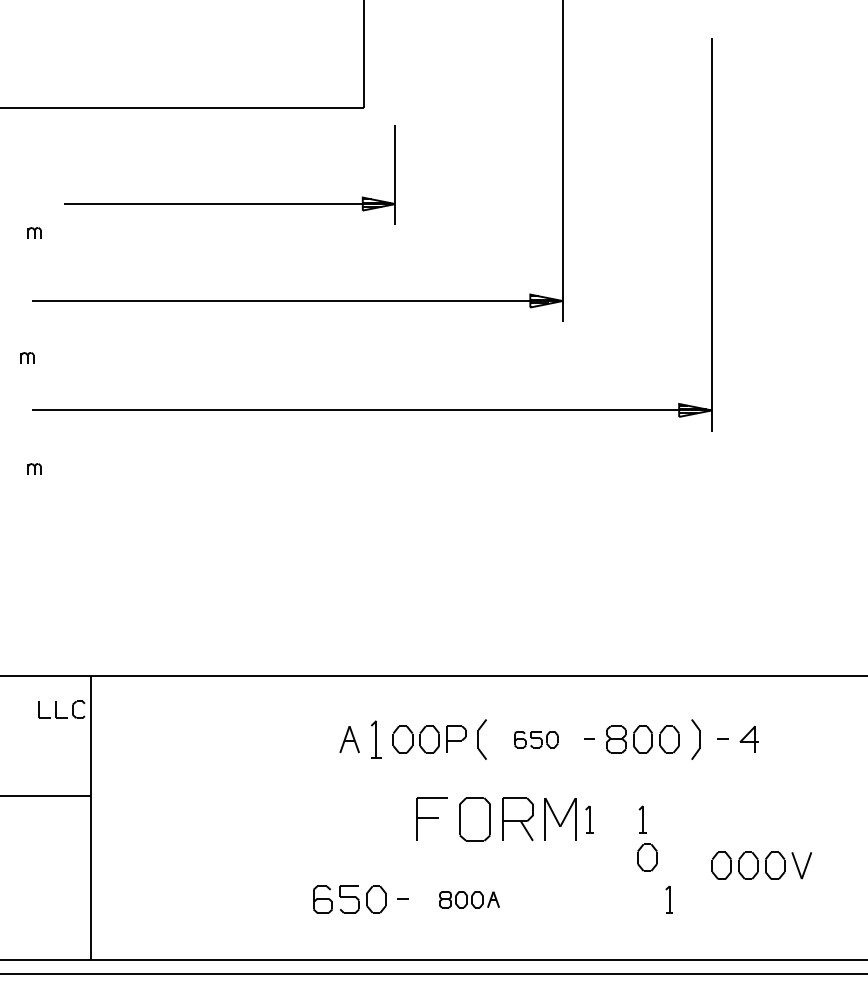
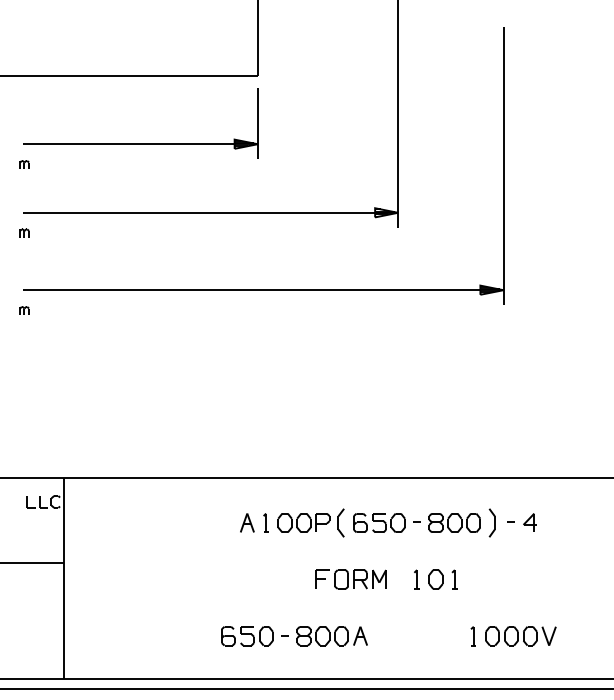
part: (229, 203) -> (140, 143), moved
part: (27, 357) -> (24, 232), moved
part: (34, 468) -> (24, 310), moved
part: (375, 738) -> (265, 522), size x0.71
part: (536, 738) -> (379, 522), size x1.67
part: (495, 819) -> (350, 579), size x0.62
part: (646, 857) -> (435, 579), moved
part: (761, 866) -> (520, 636), moved
part: (468, 900) -> (331, 636), size x1.67

